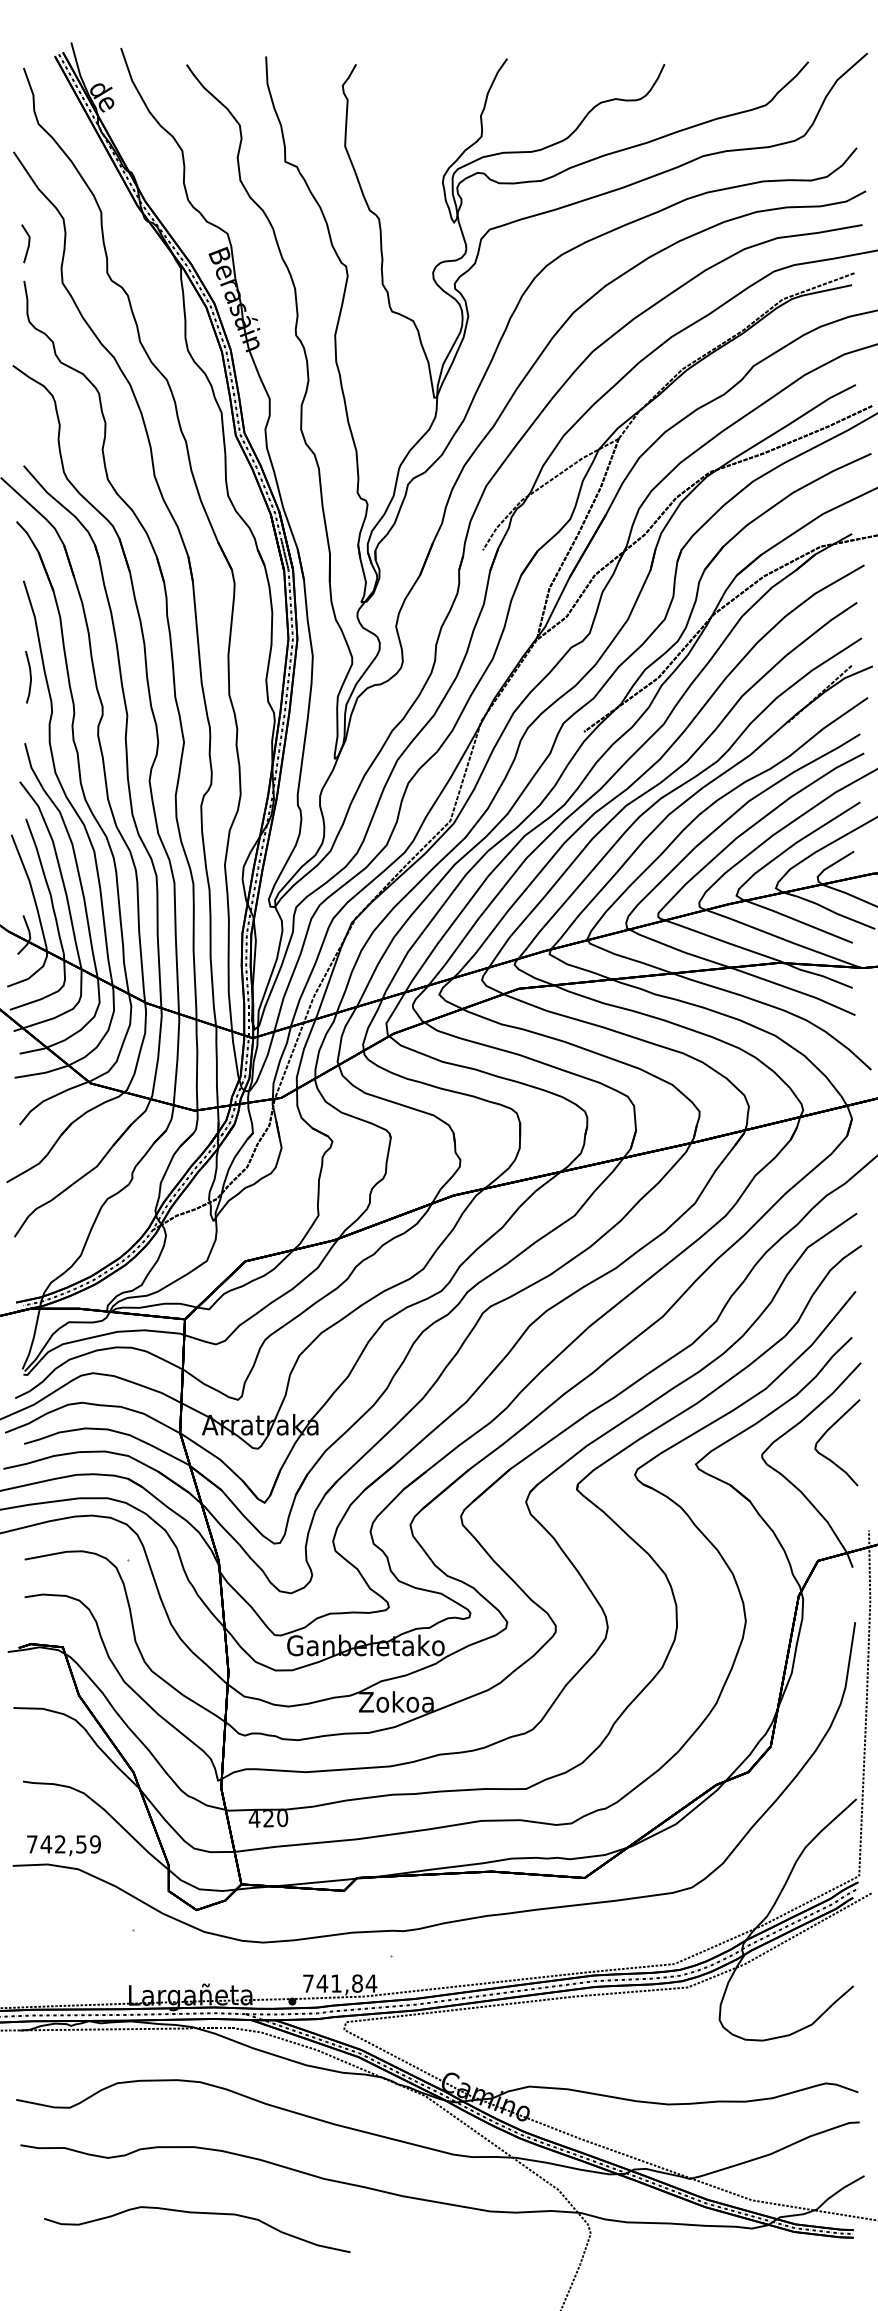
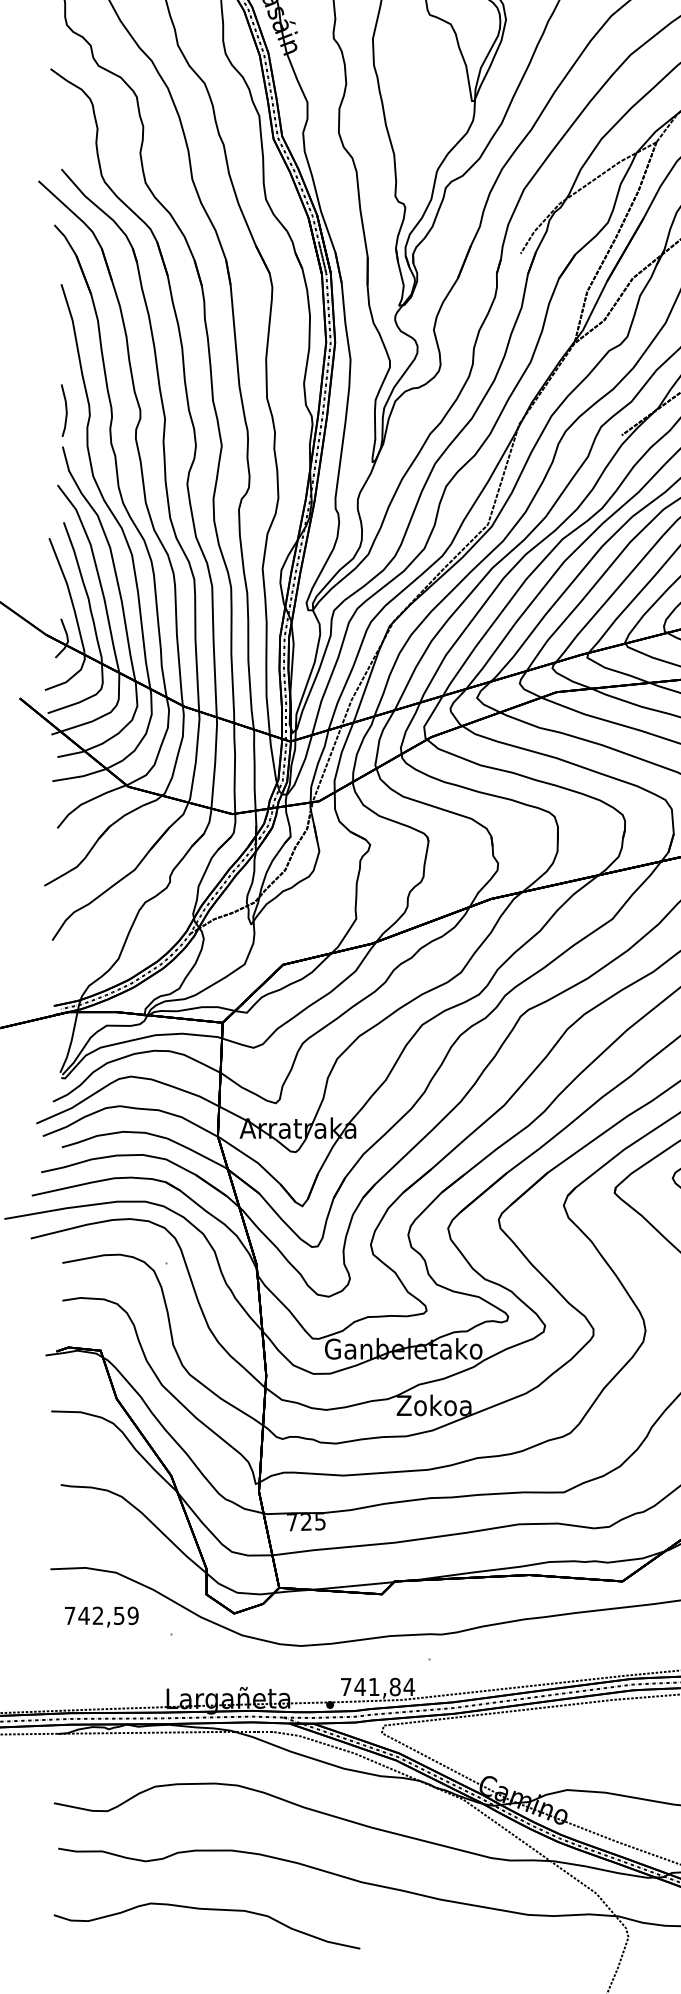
line: (29, 676) -> (65, 409), moved
text: (268, 1817) -> (306, 1520), 420 -> 725
text: (63, 1845) -> (101, 1616), moved
curve: (197, 2213) -> (207, 1909), moved

